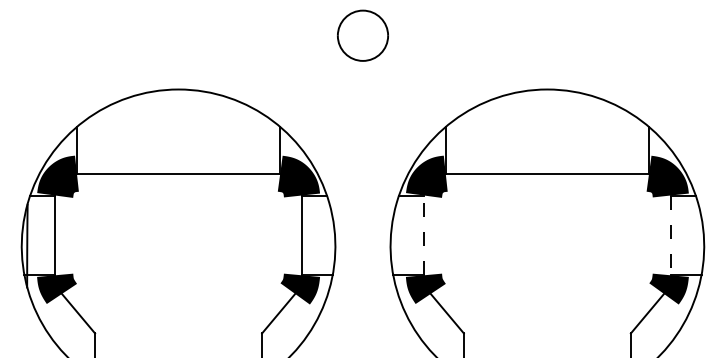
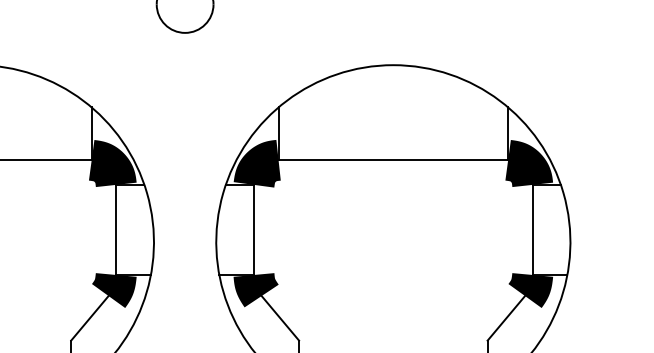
line: (423, 235) -> (253, 230), dashed -> solid
line: (670, 235) -> (532, 230), dashed -> solid

